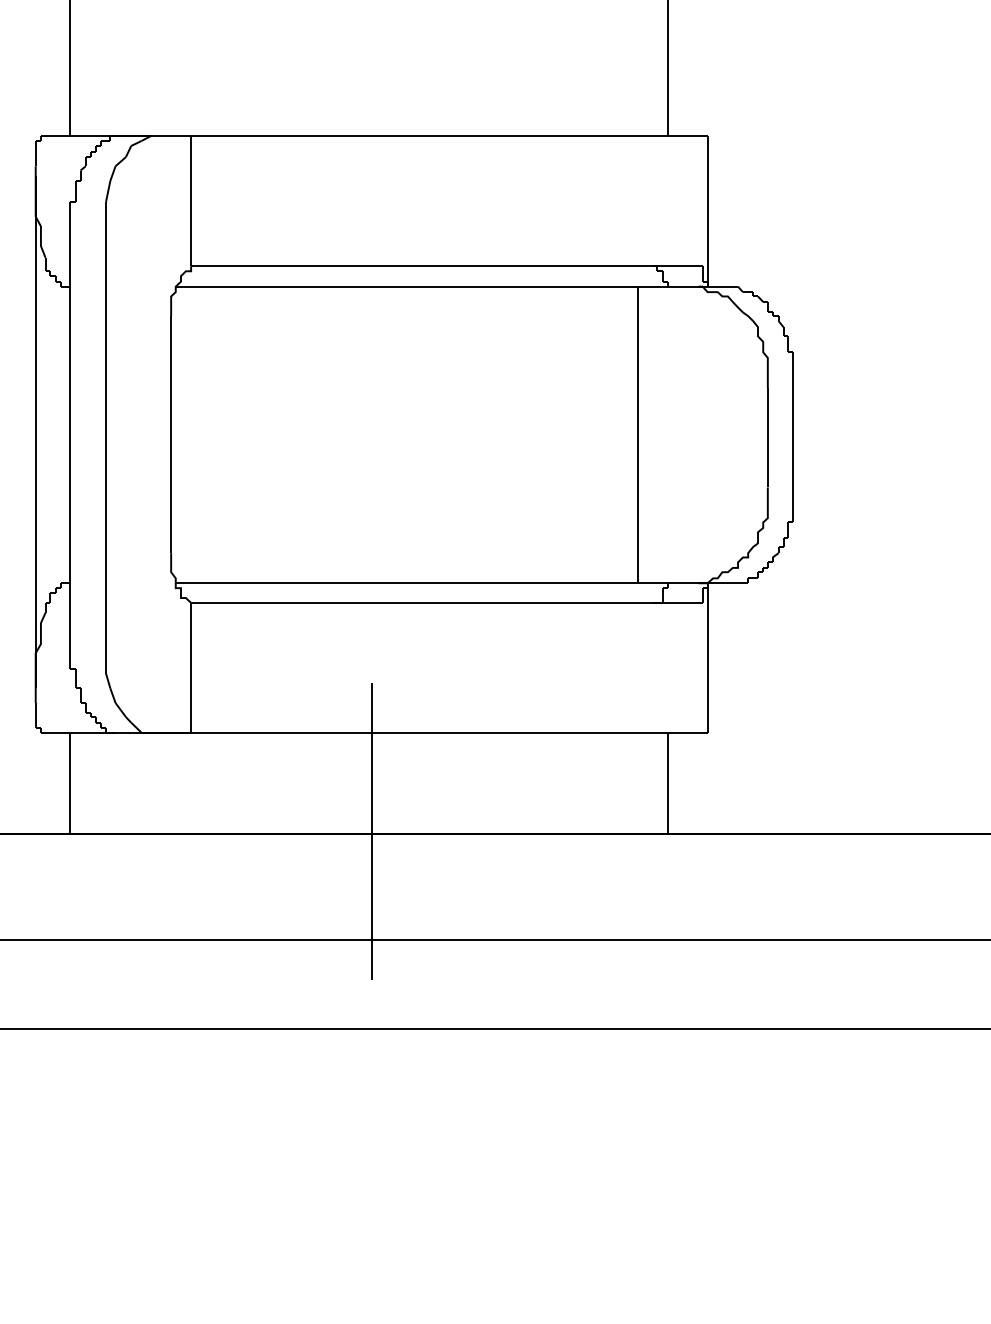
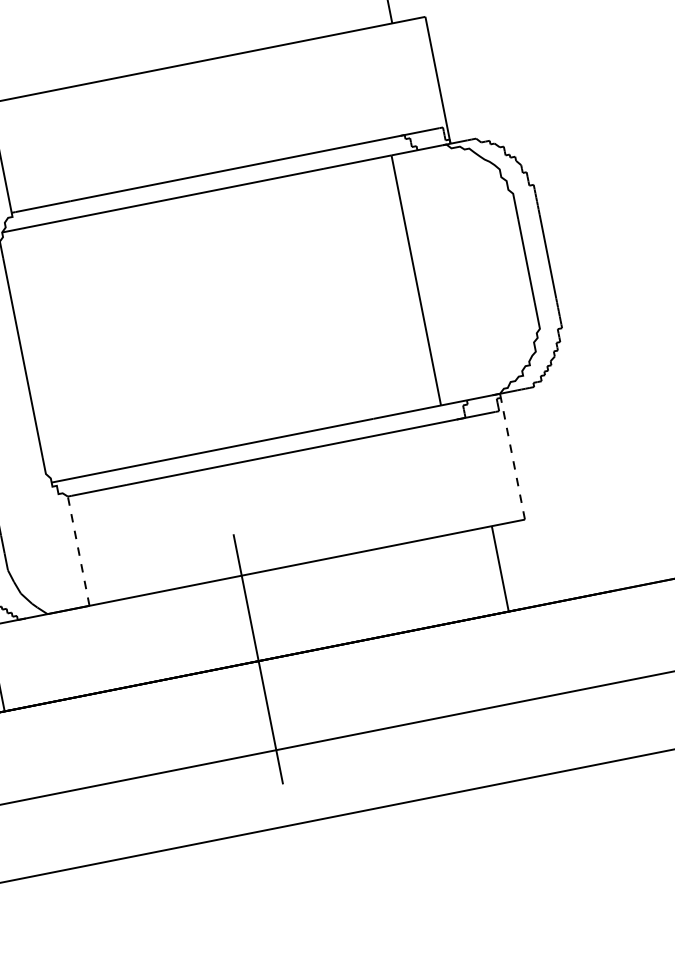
line: (707, 657) -> (512, 456), solid -> dashed
line: (191, 667) -> (79, 550), solid -> dashed

